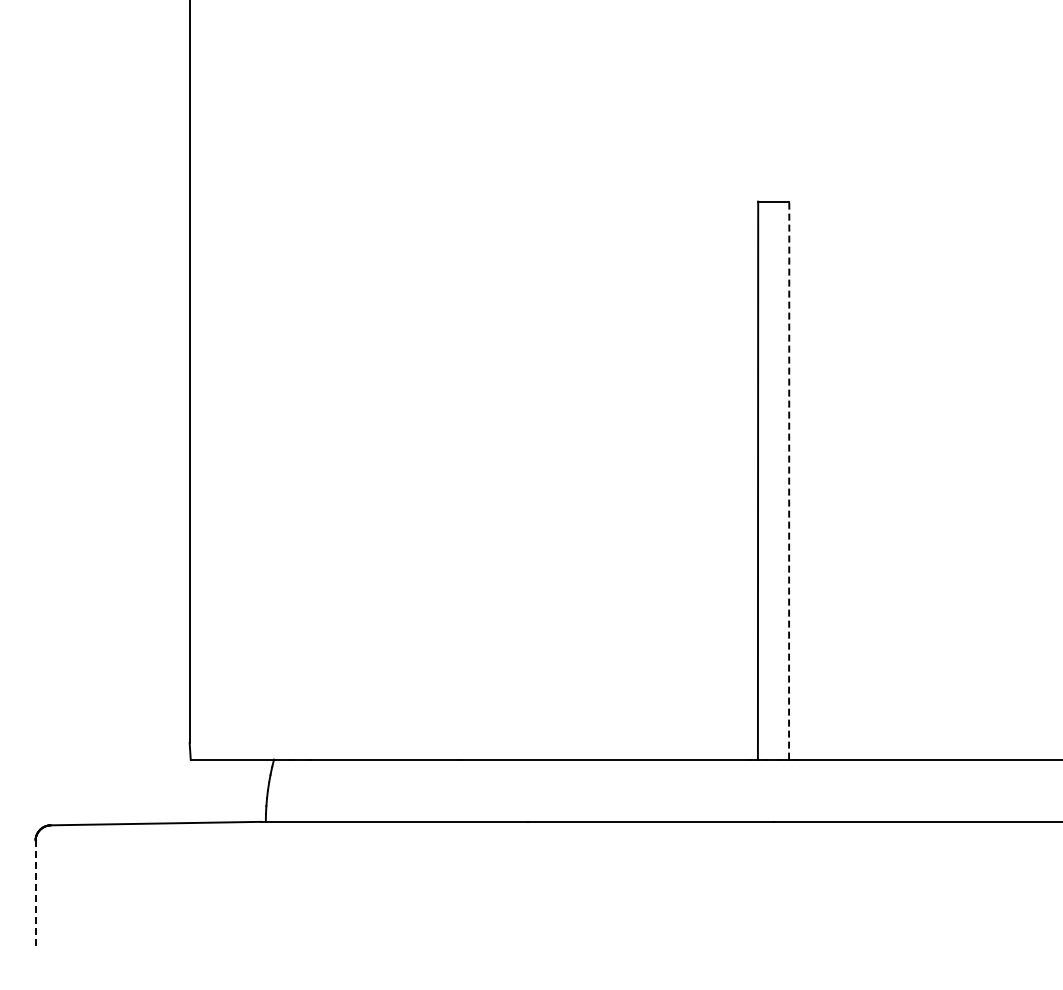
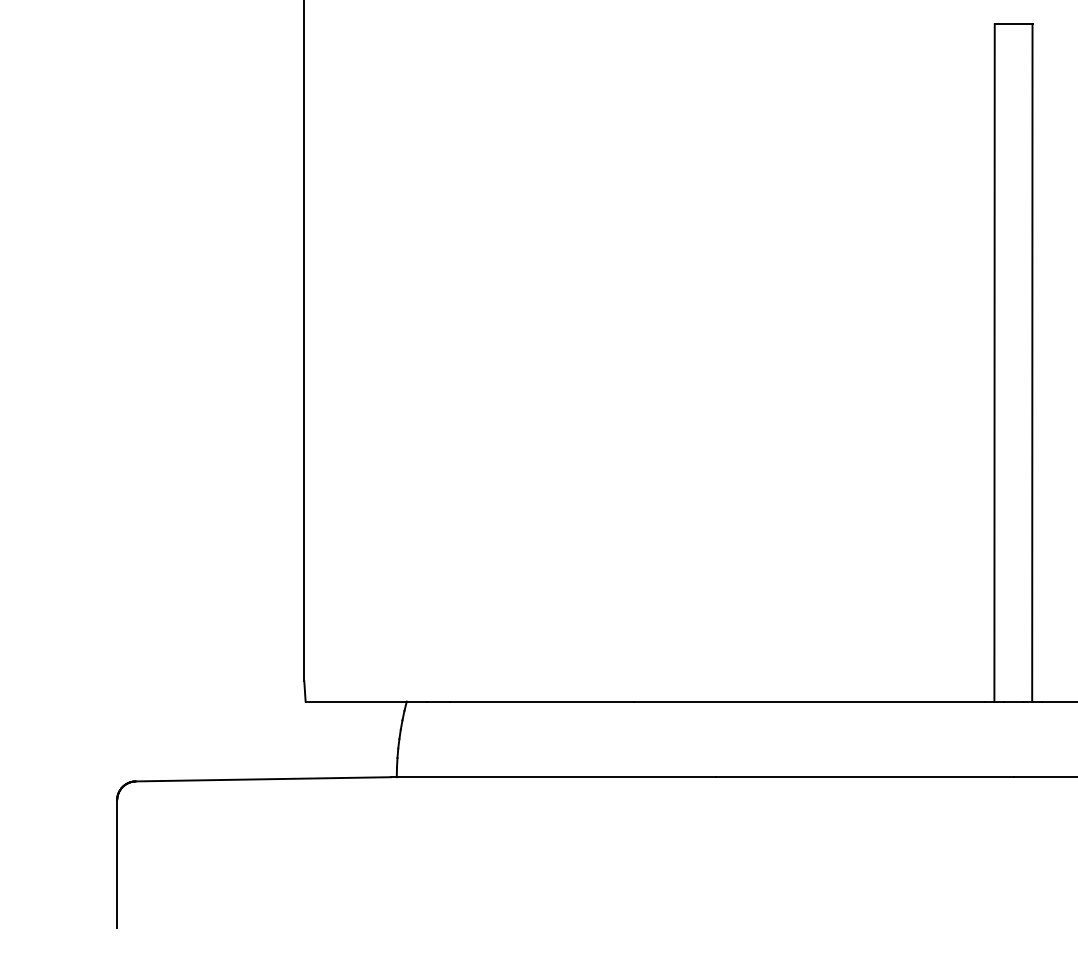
line: (789, 480) -> (1032, 362), dashed -> solid
line: (35, 893) -> (117, 864), dashed -> solid

